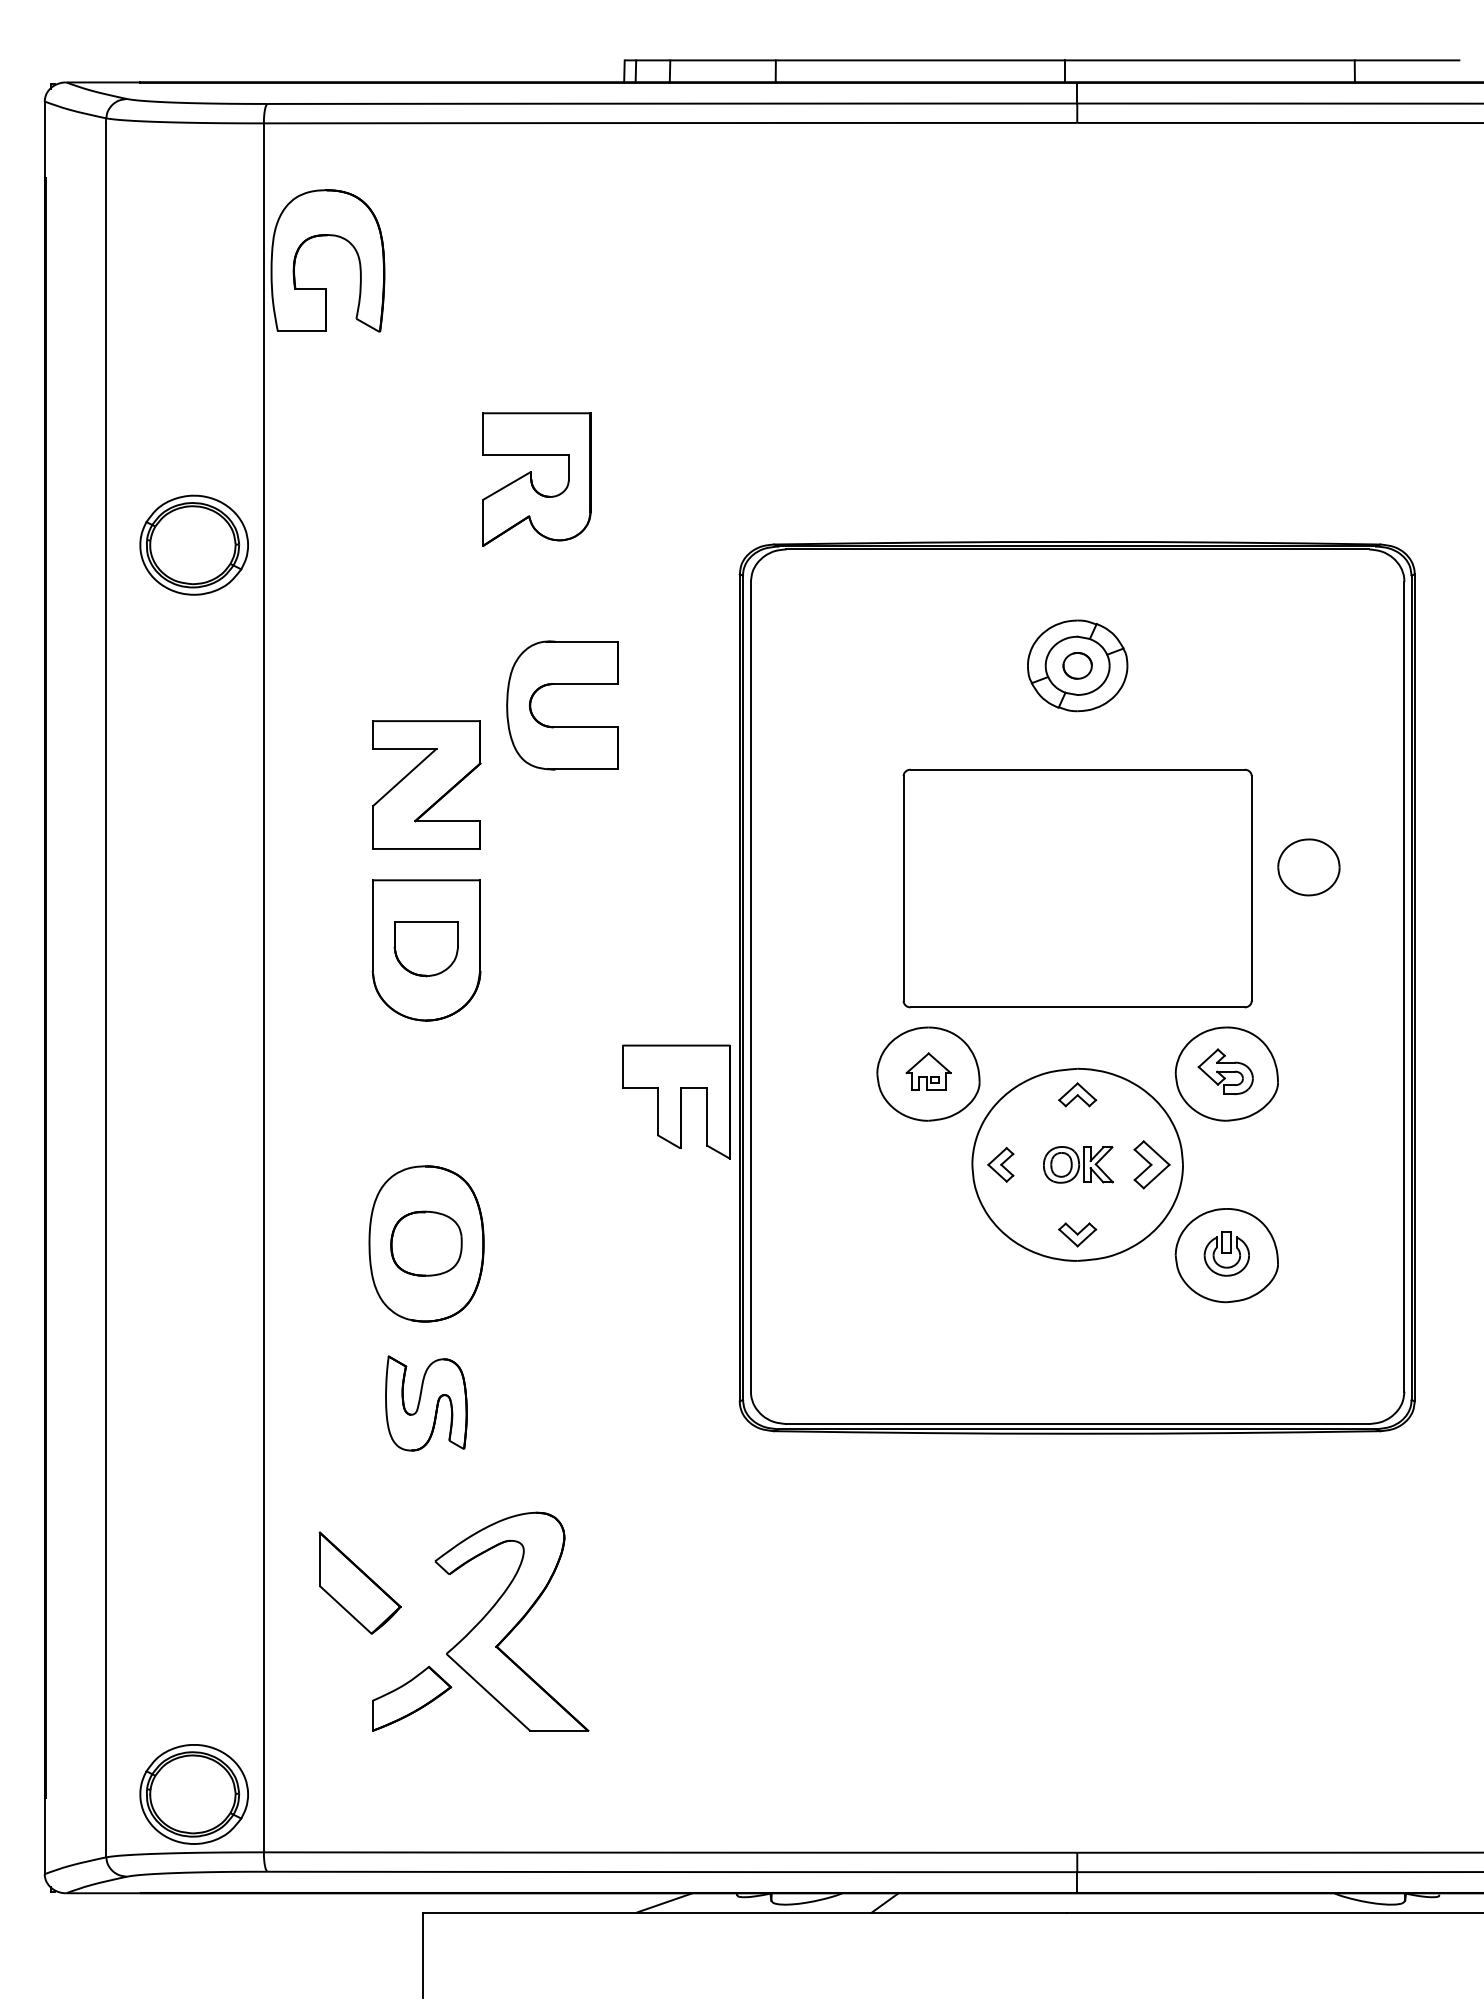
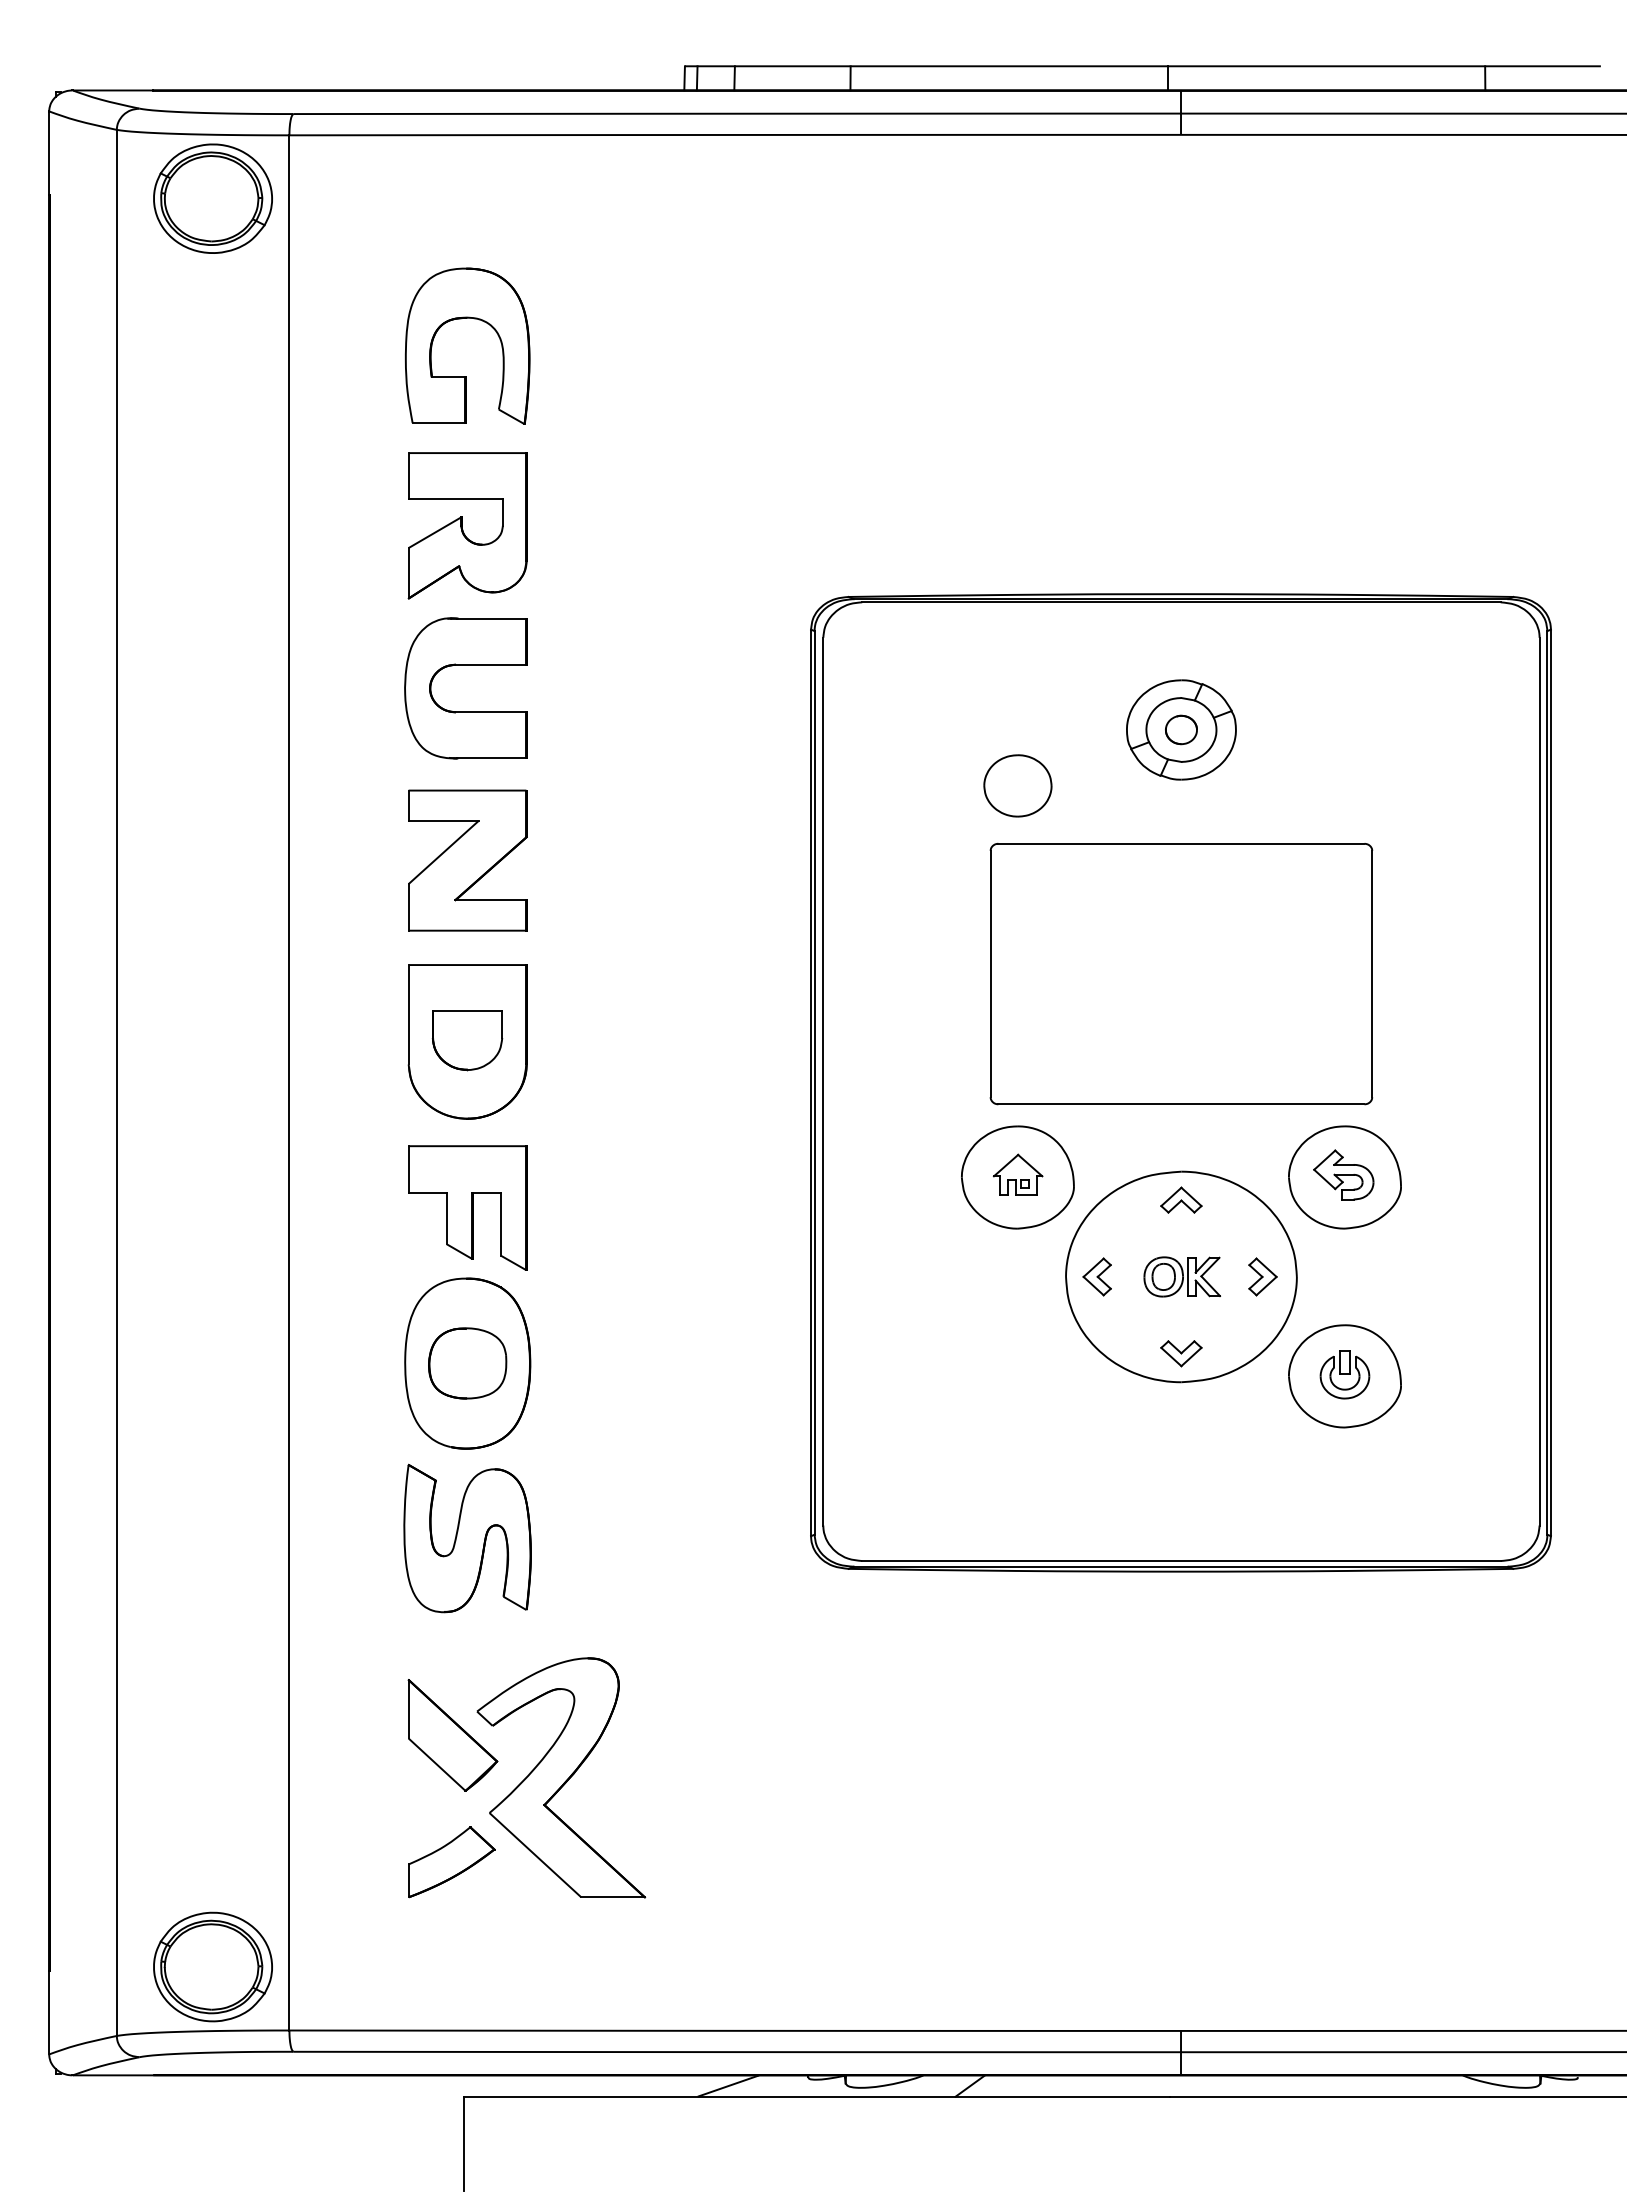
part: (322, 236) -> (461, 319), moved
part: (536, 479) -> (467, 525), moved
part: (193, 545) -> (212, 198), moved
part: (562, 684) -> (465, 665), moved
part: (1308, 867) -> (1017, 785), moved
part: (676, 1101) -> (467, 1207), moved
part: (1151, 1164) -> (1262, 1276), size x0.71
part: (426, 1403) -> (467, 1538), size x1.43
part: (359, 1583) -> (452, 1735), moved

